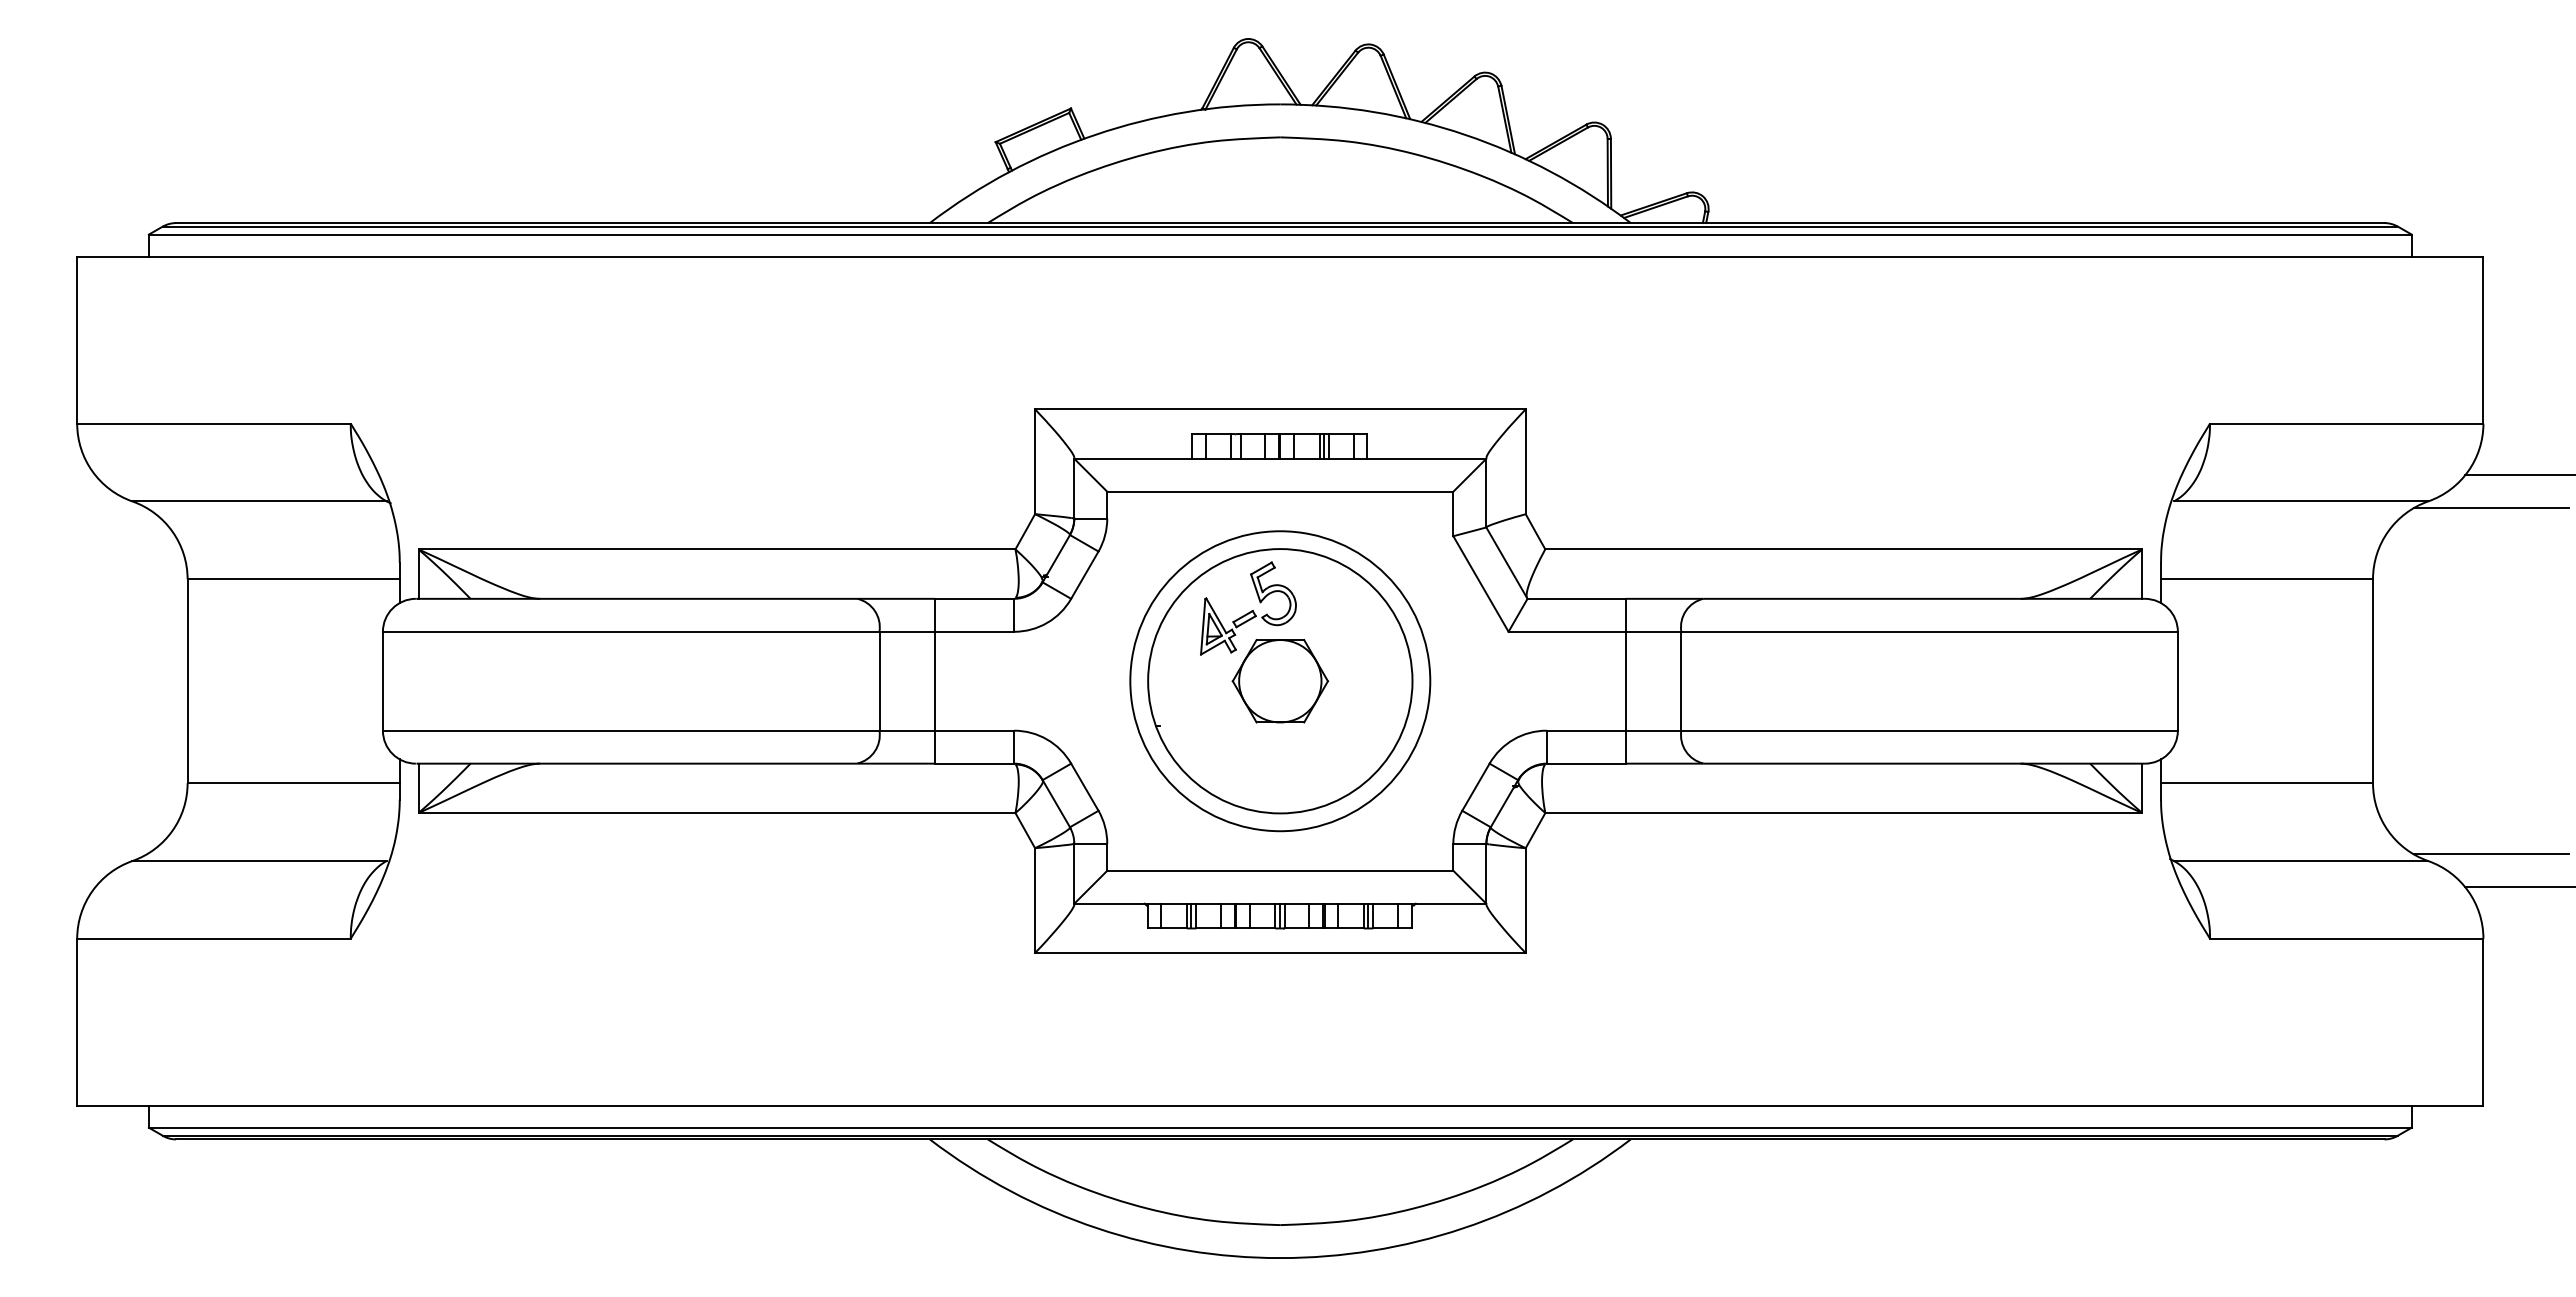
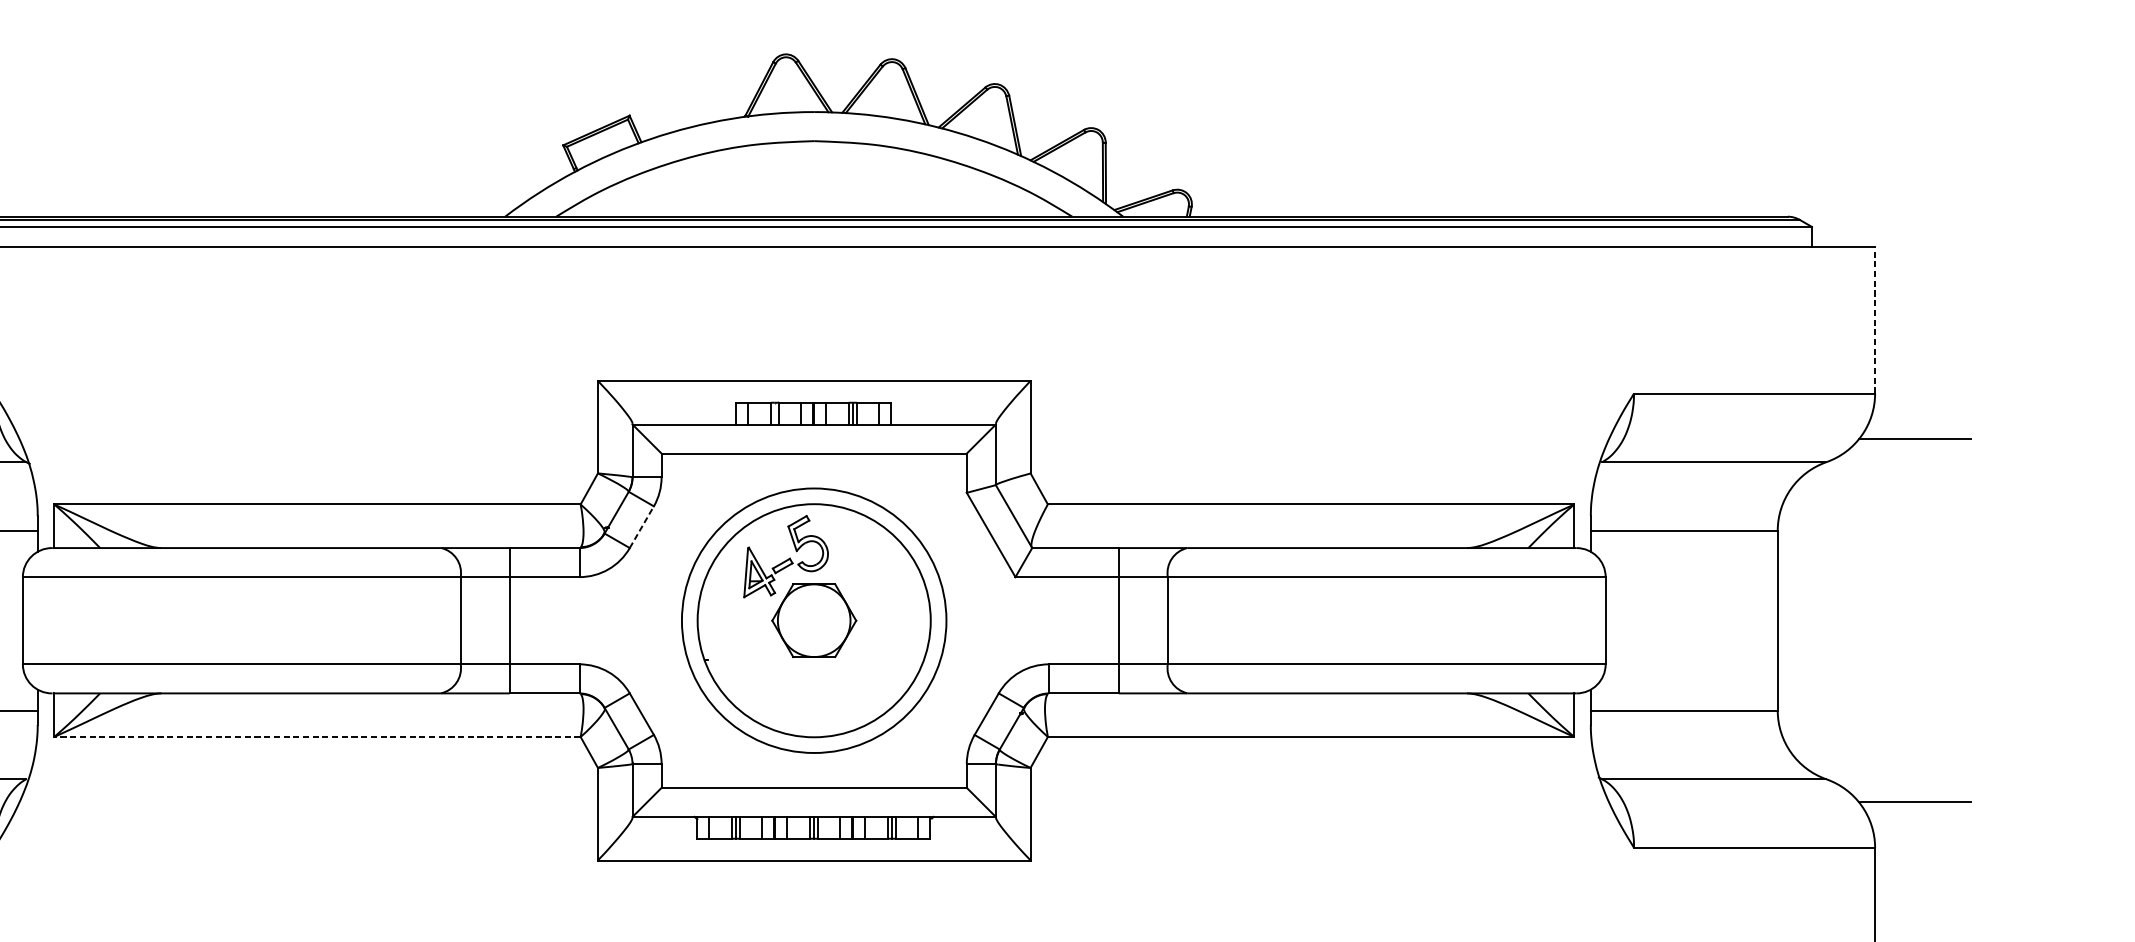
line: (2483, 339) -> (1875, 319), solid -> dashed
line: (2491, 508) -> (1882, 468), removed
line: (1085, 574) -> (642, 526), solid -> dashed
line: (716, 813) -> (317, 737), solid -> dashed
line: (2491, 854) -> (1882, 773), removed

